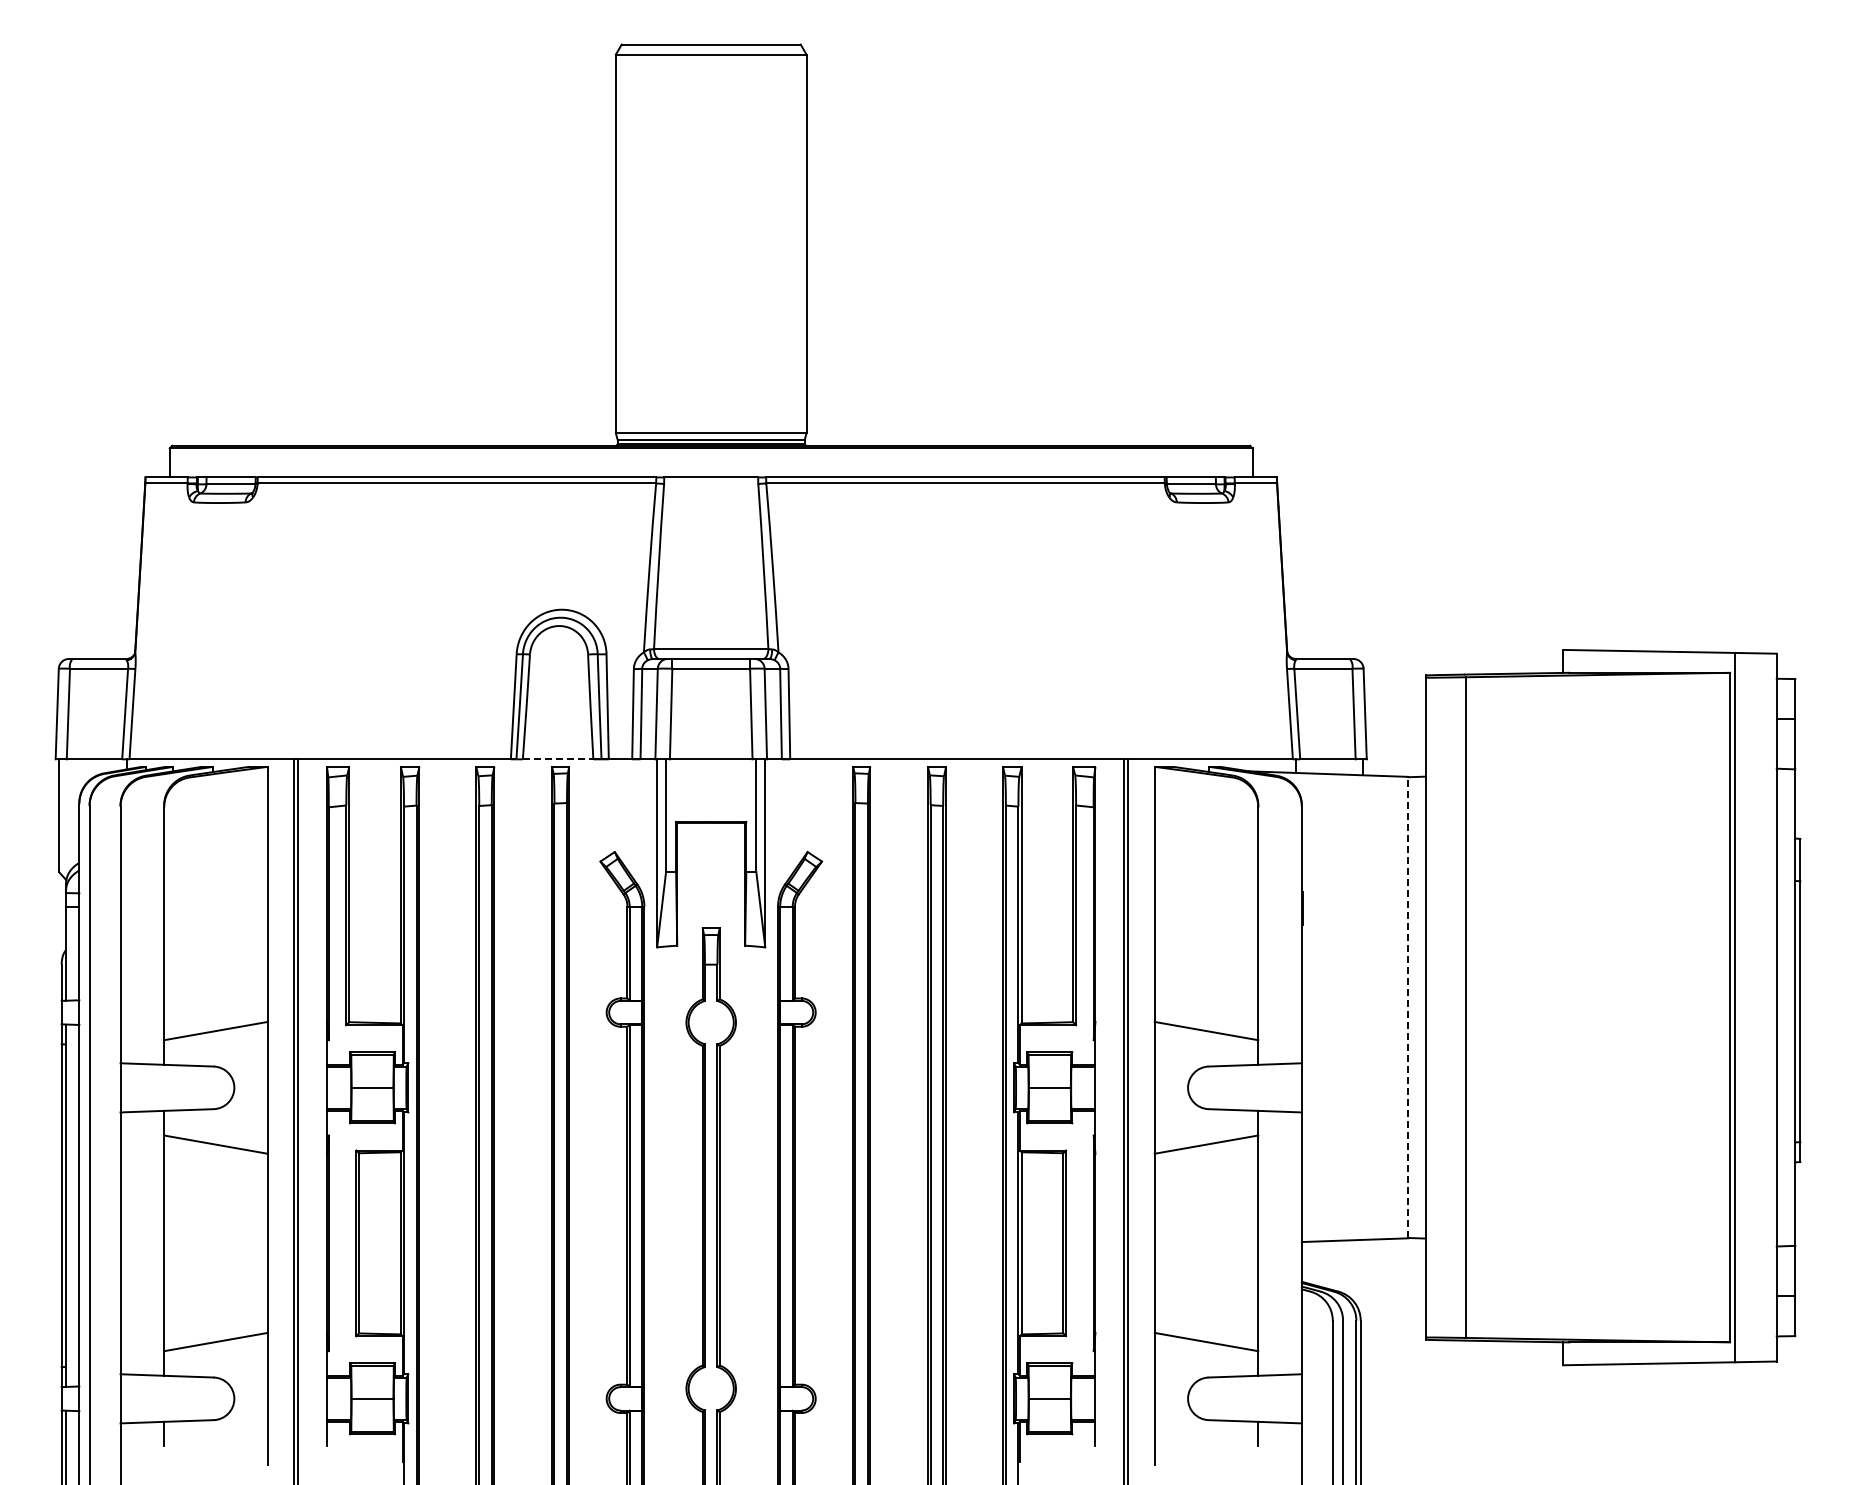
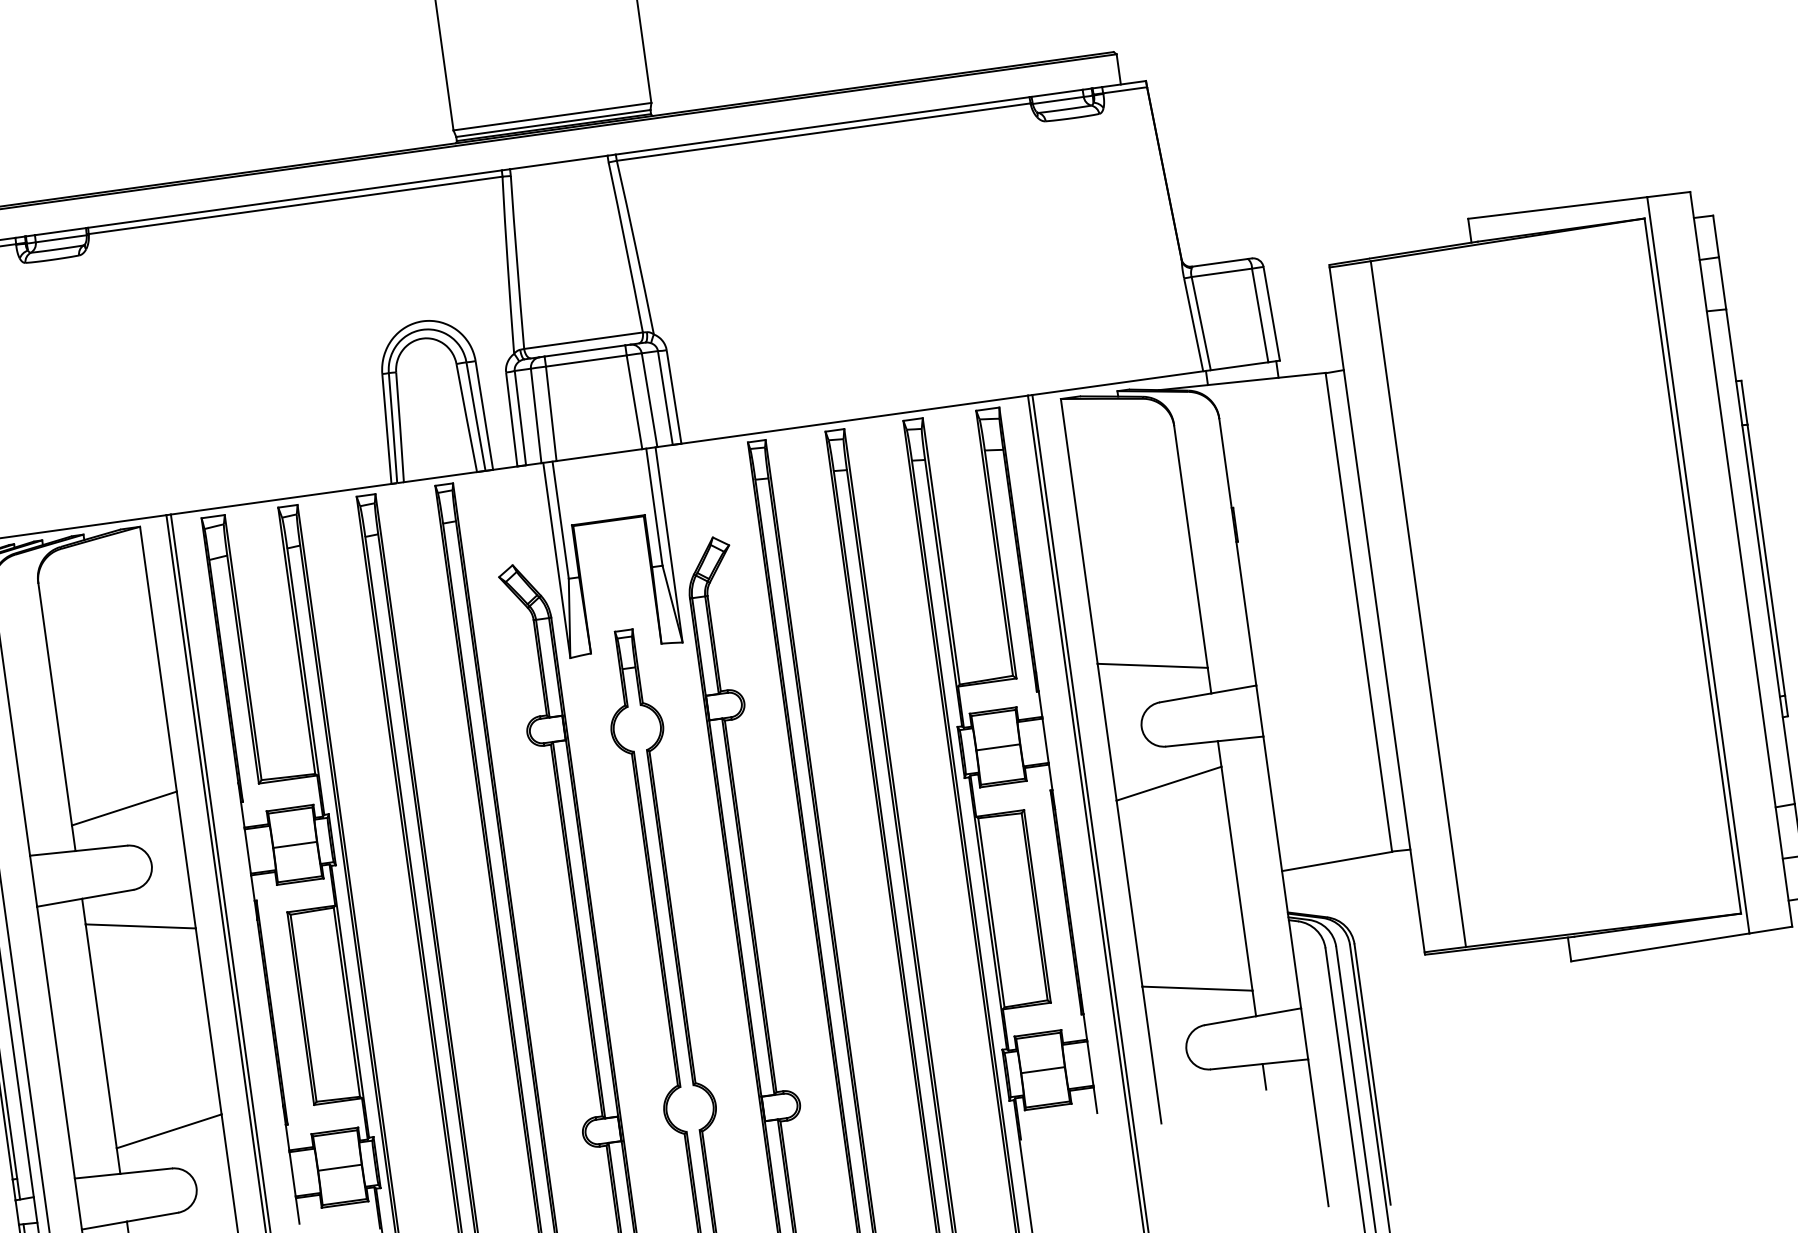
line: (558, 759) -> (440, 477), dashed -> solid
line: (1408, 1007) -> (1358, 612), dashed -> solid

